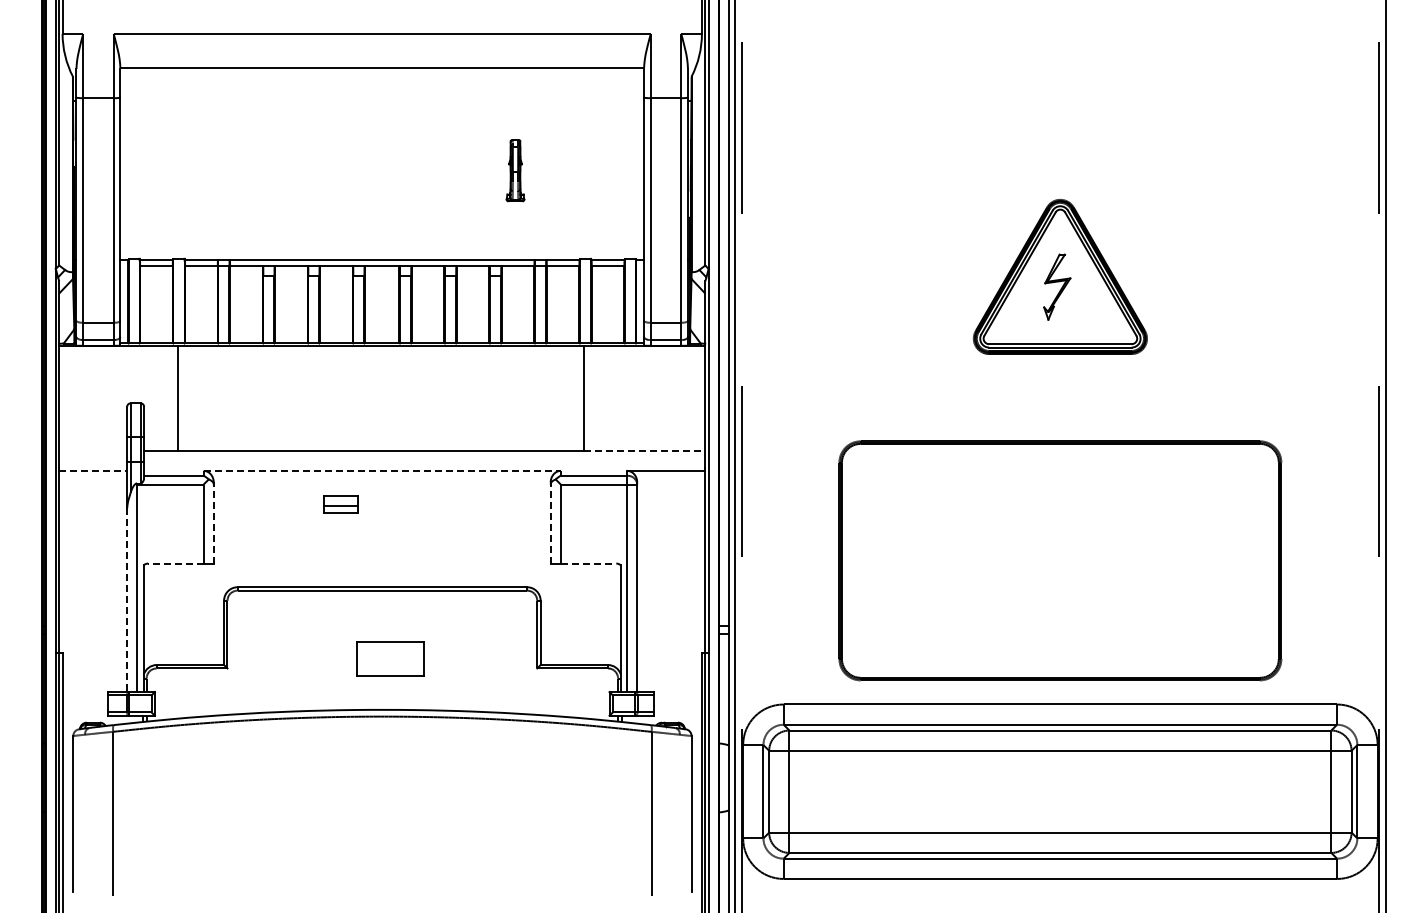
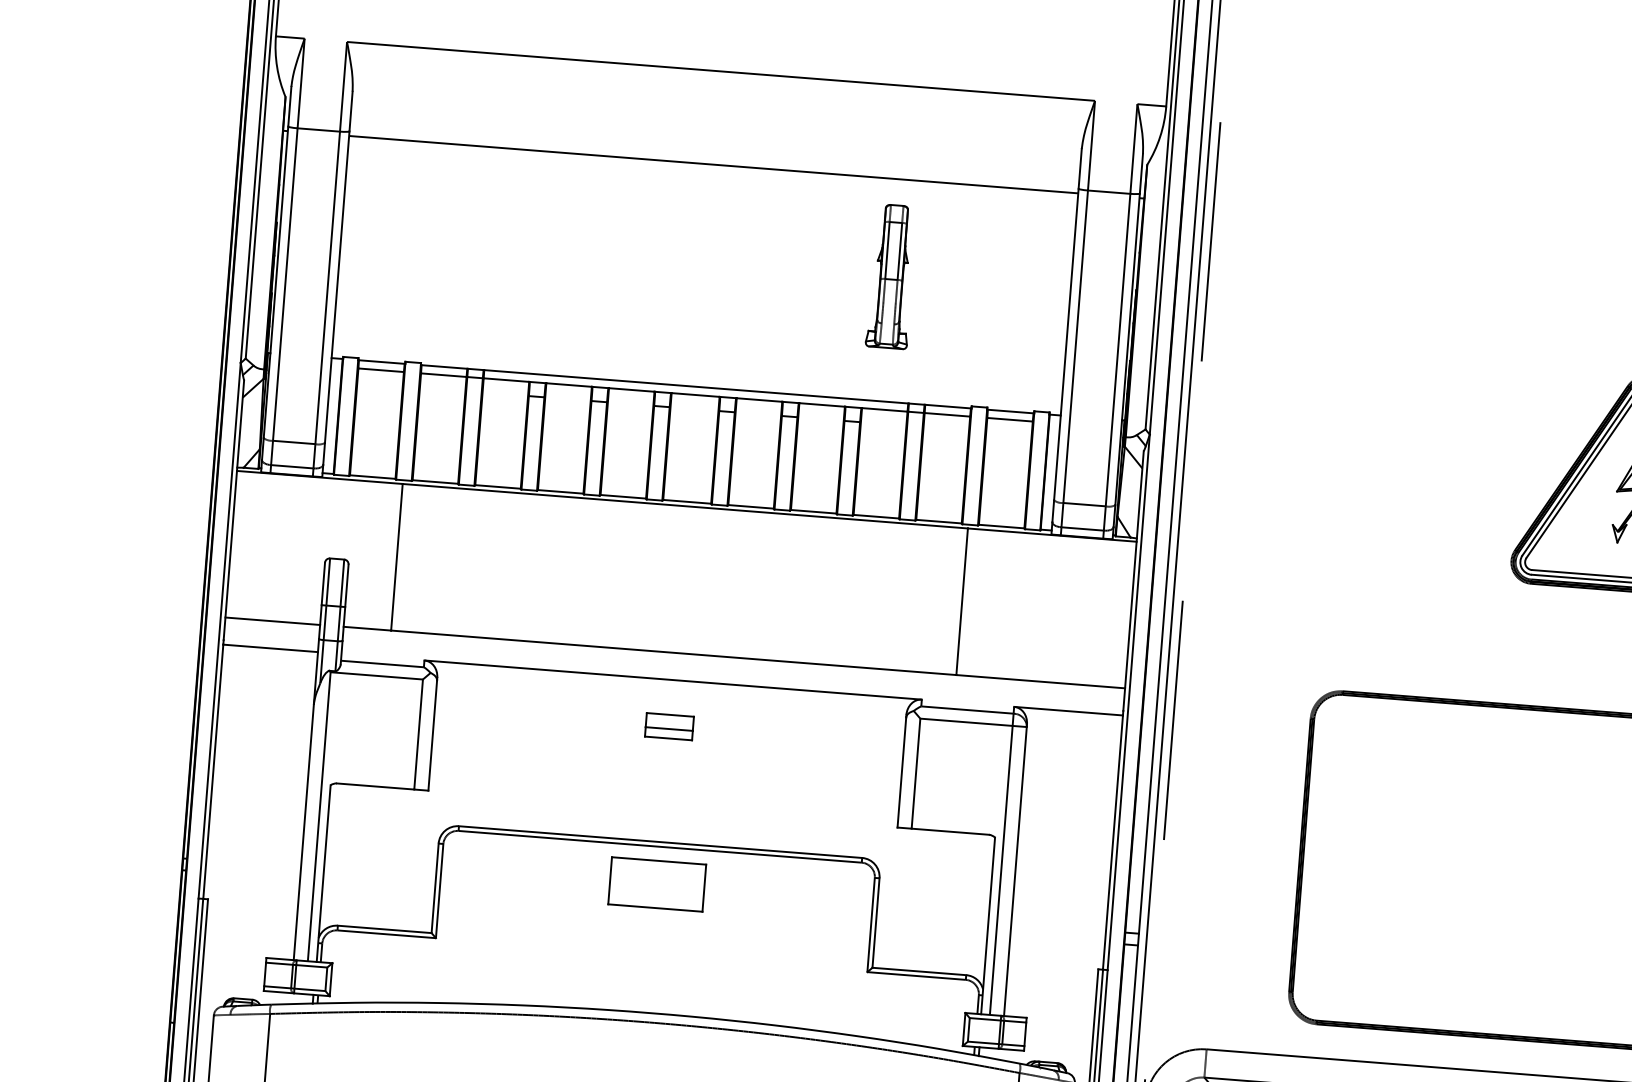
line: (382, 67) -> (714, 164), moved
part: (515, 170) -> (891, 276), size x1.67
line: (93, 451) -> (273, 621), added
line: (644, 451) -> (1040, 681), dashed -> solid
line: (93, 470) -> (271, 647), dashed -> solid
line: (382, 470) -> (673, 679), dashed -> solid
part: (340, 504) -> (668, 726), moved
line: (213, 524) -> (432, 736), dashed -> solid
line: (550, 524) -> (901, 773), dashed -> solid
line: (175, 563) -> (375, 786), dashed -> solid
line: (588, 563) -> (950, 831), dashed -> solid
line: (127, 600) -> (304, 832), dashed -> solid
part: (390, 658) -> (657, 884), moved

